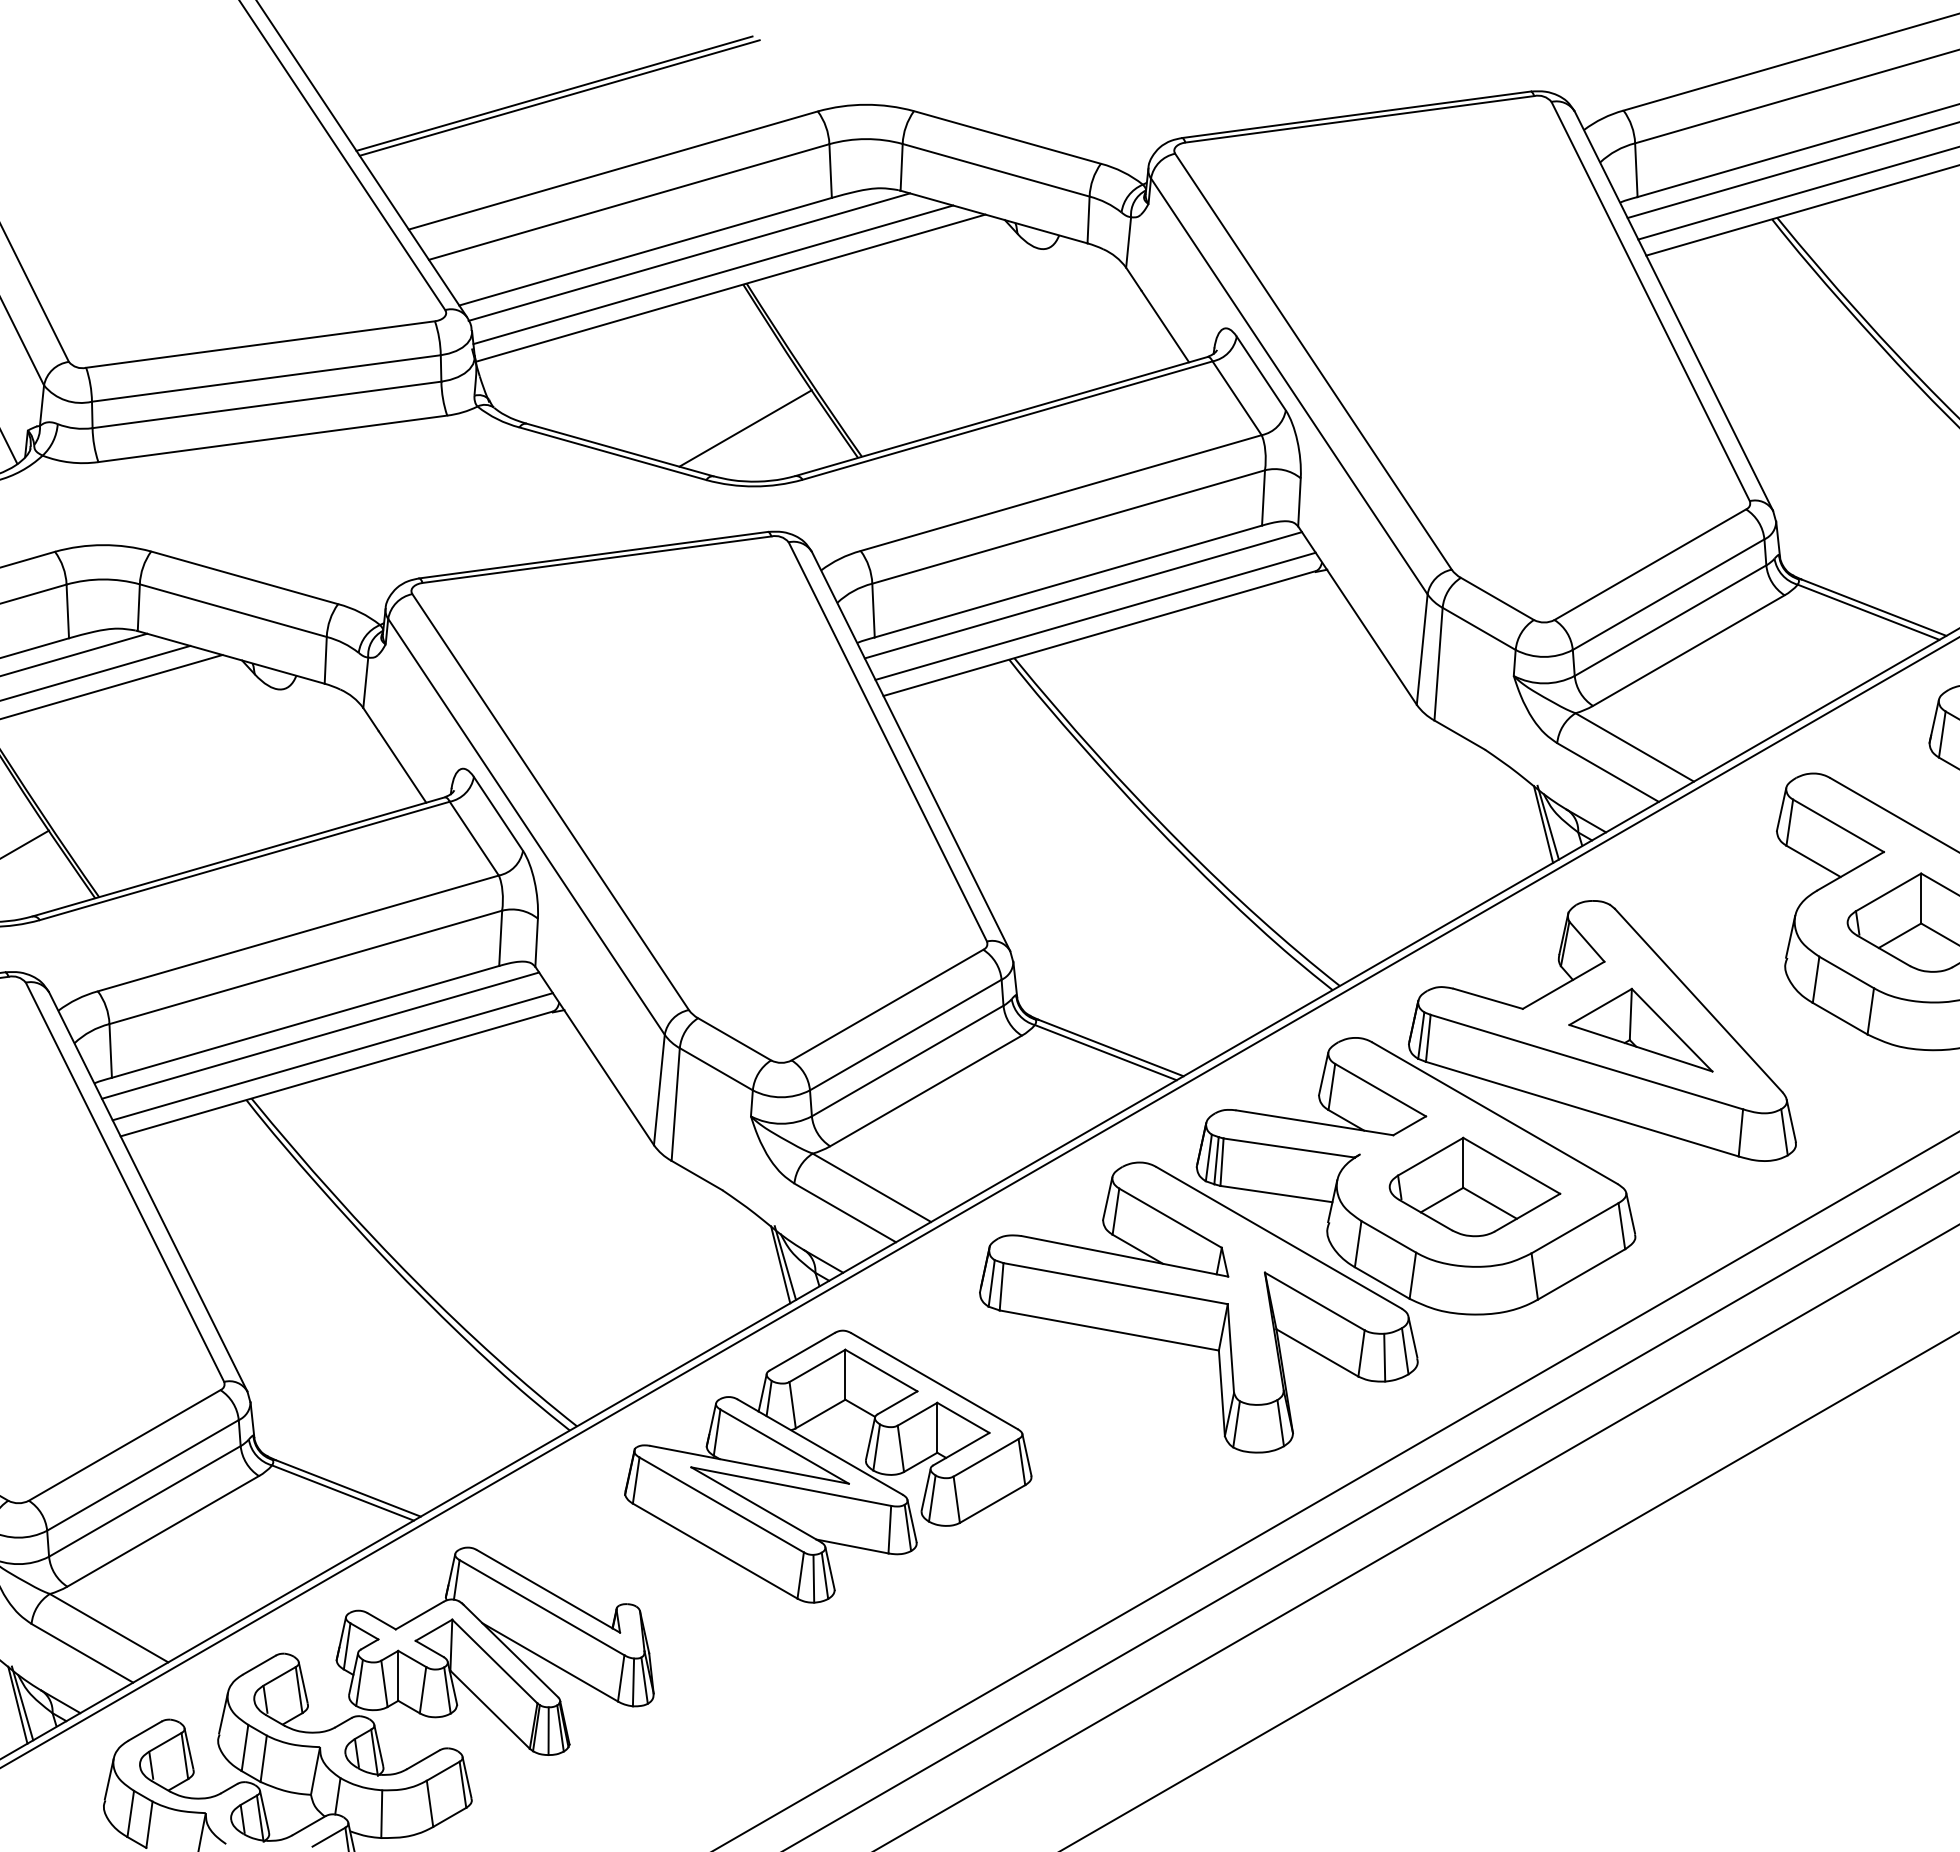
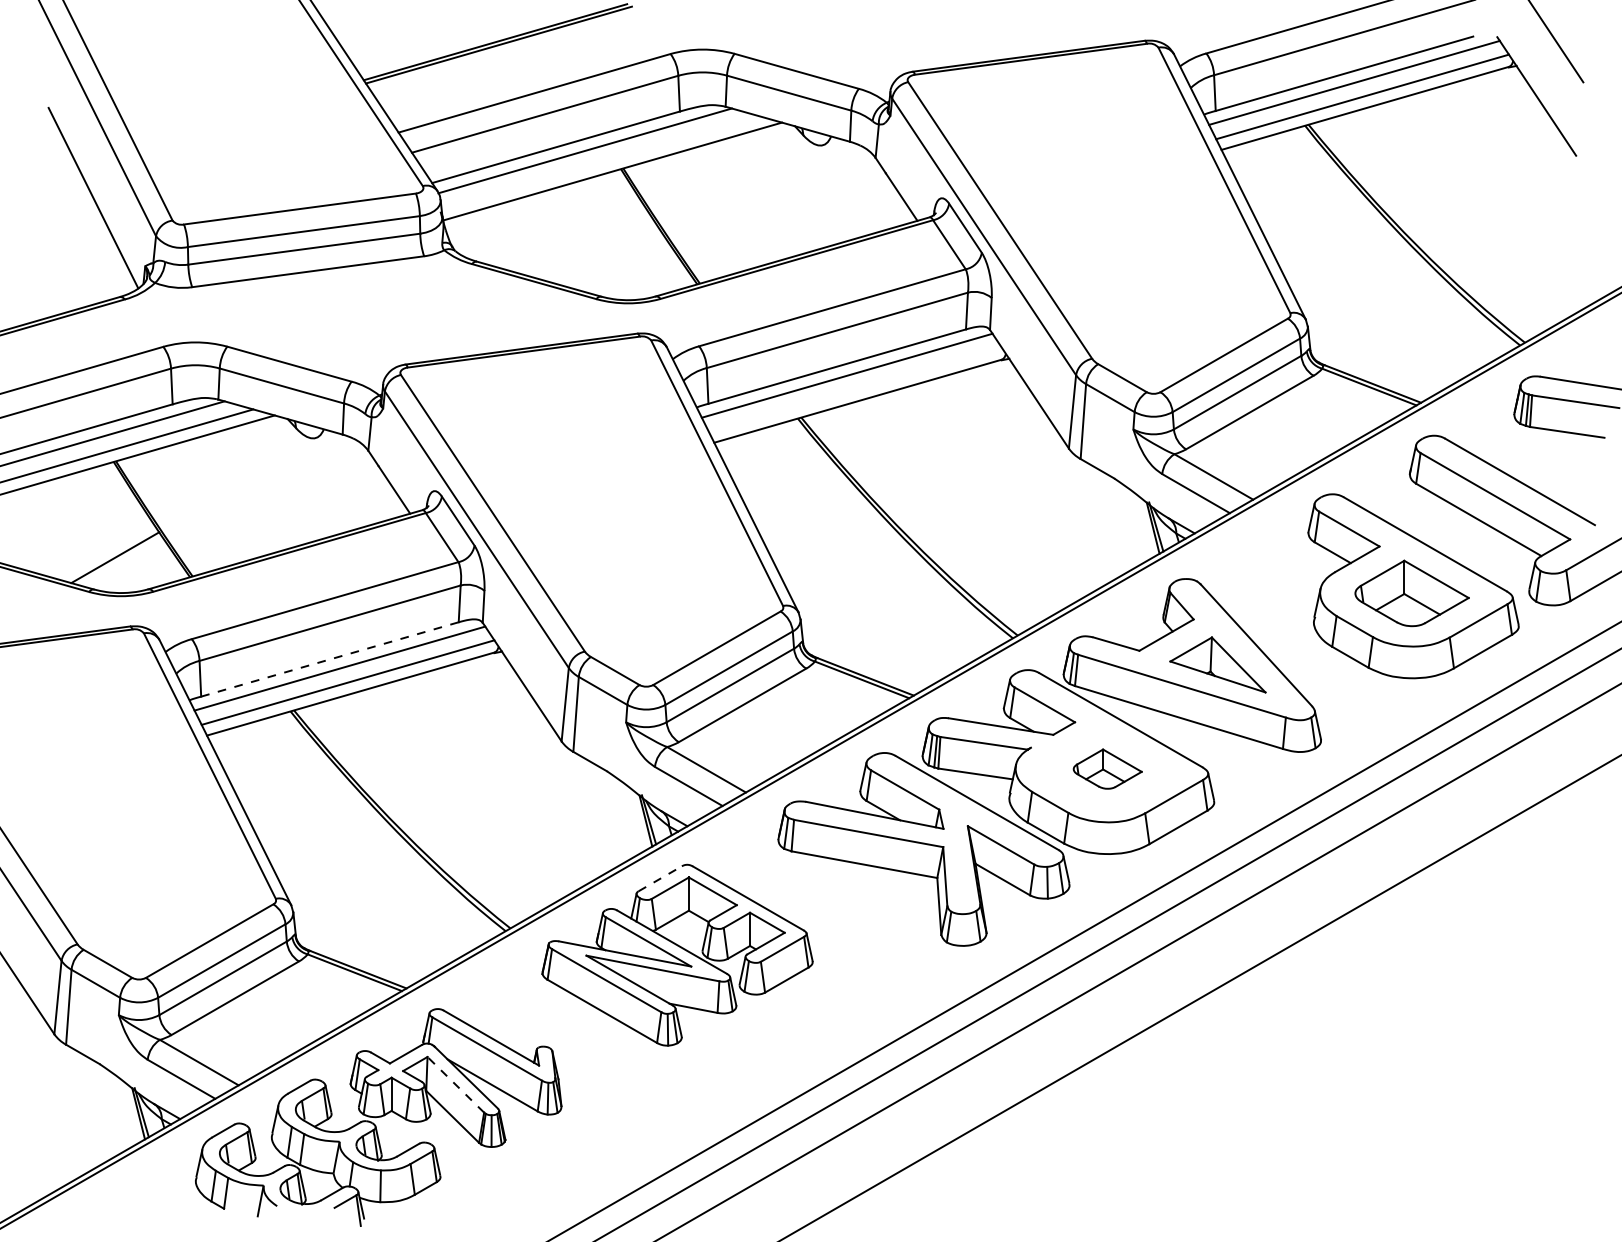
line: (712, 274) -> (600, 162), removed
line: (745, 427) -> (622, 264), removed
line: (1094, 615) -> (854, 389), removed
line: (306, 1021) -> (330, 659), solid -> dashed
part: (1474, 1185) -> (1107, 768), size x0.6
line: (802, 1351) -> (660, 878), solid -> dashed
line: (494, 1661) -> (455, 1084), solid -> dashed

